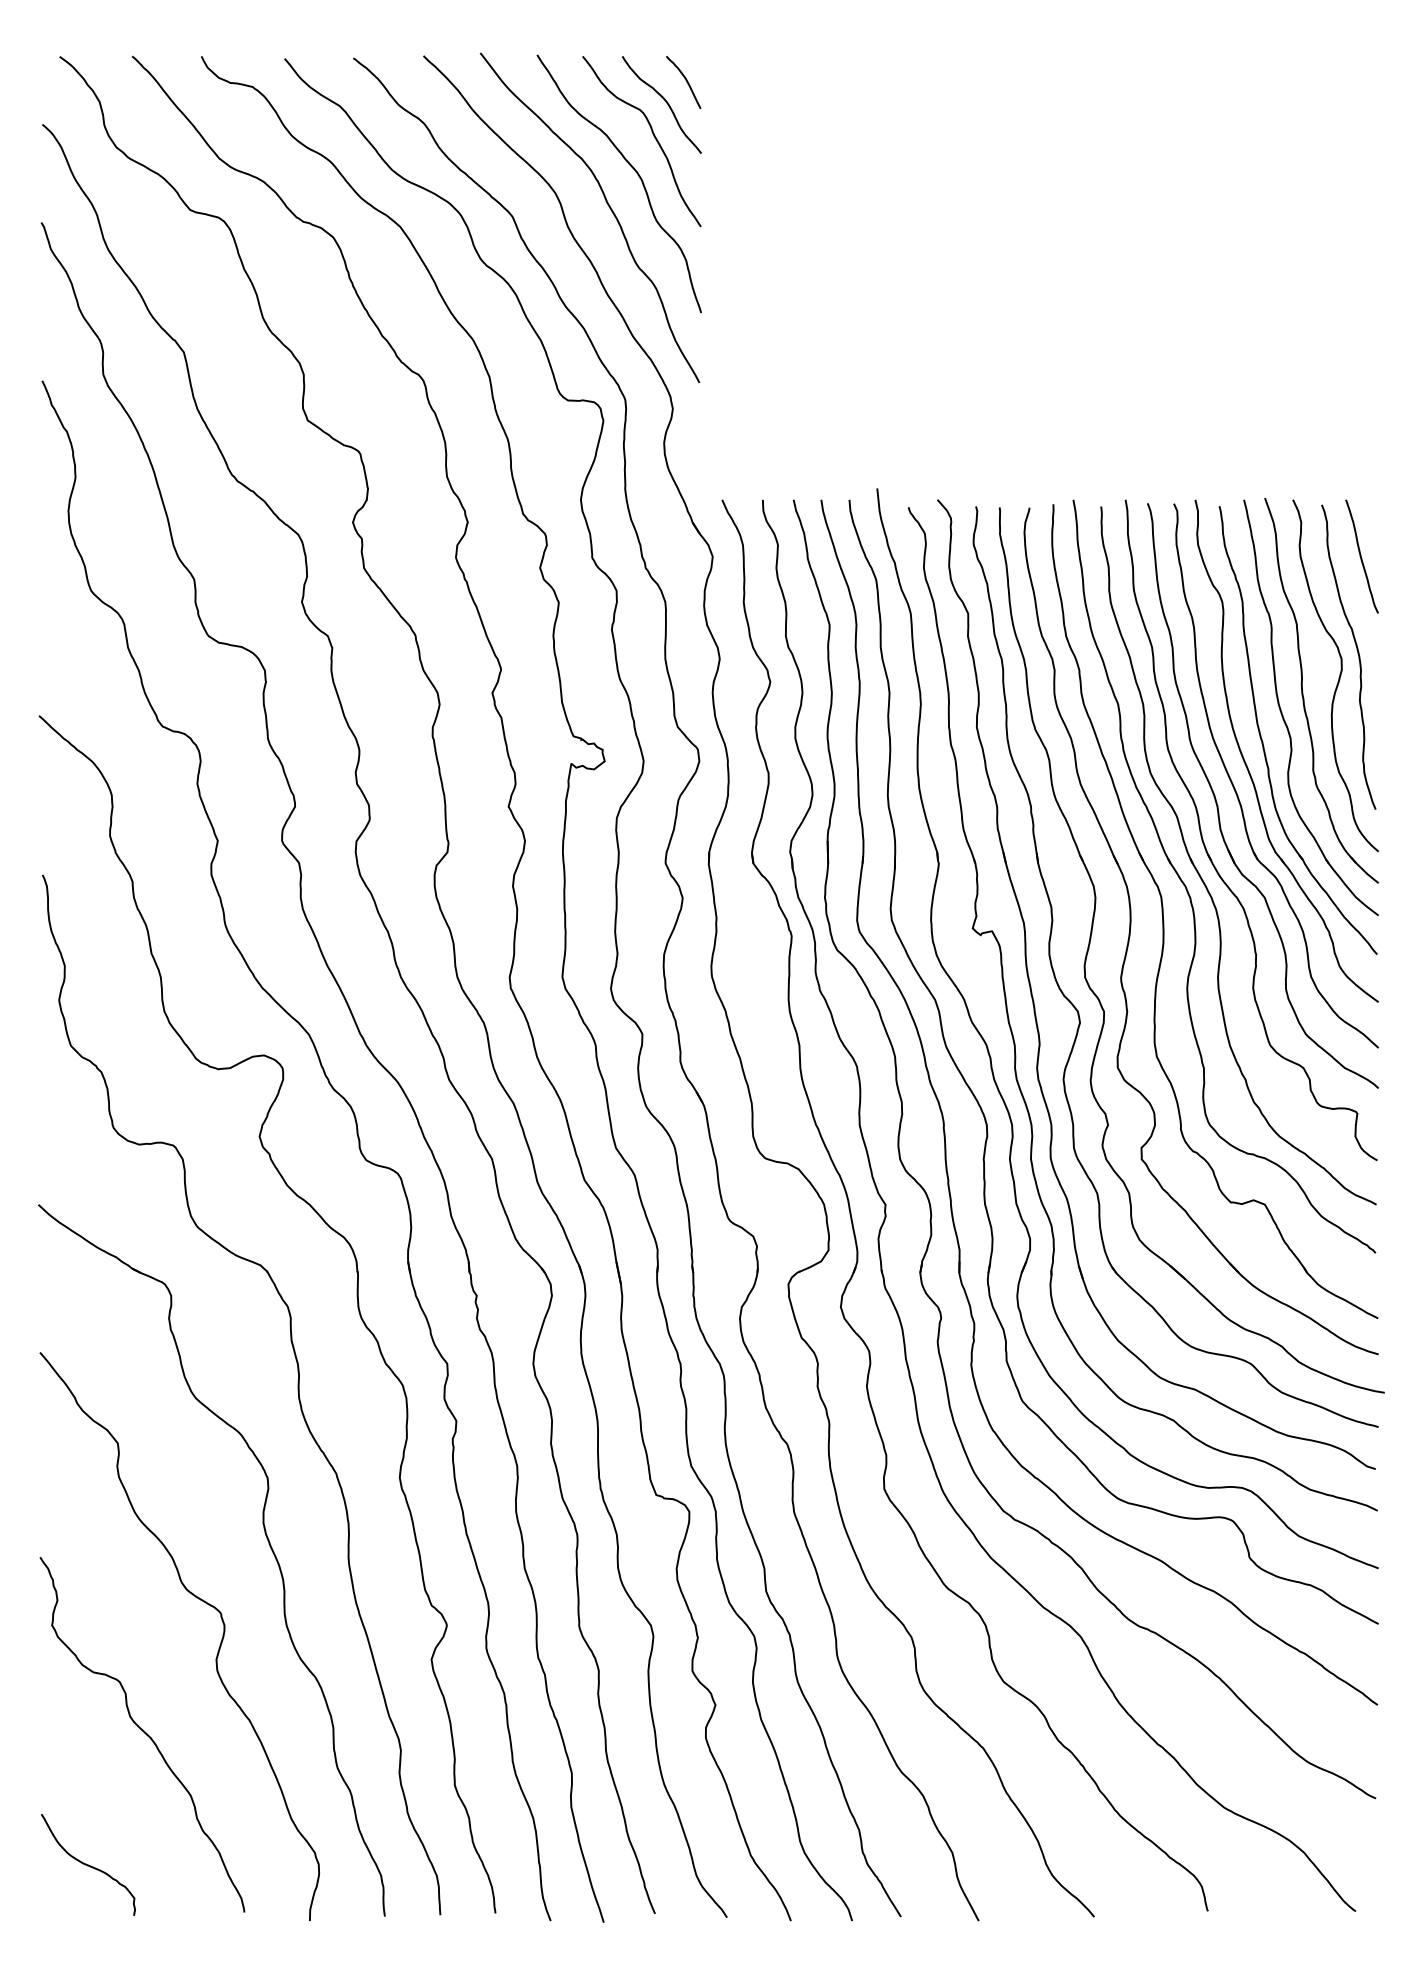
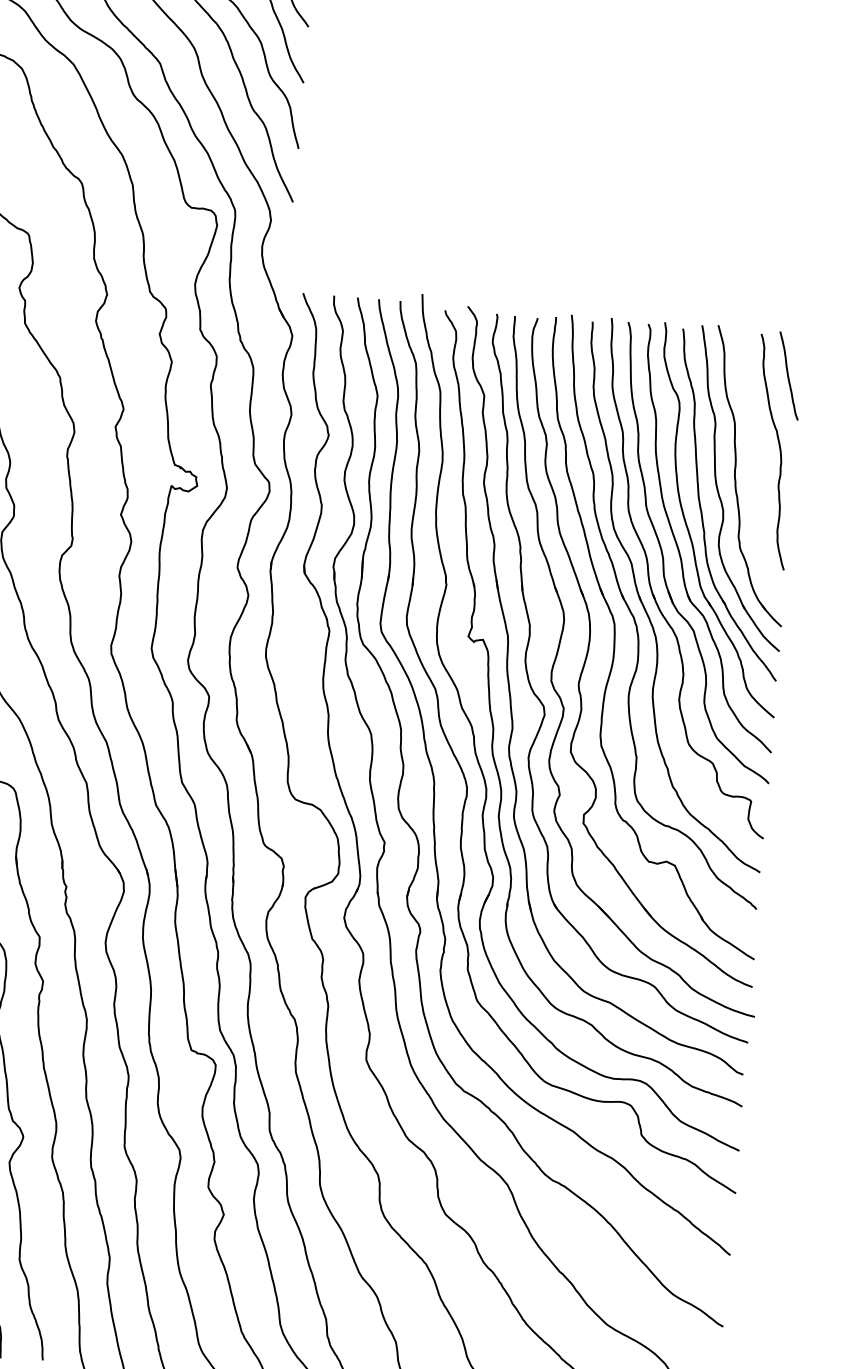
curve: (1338, 677) -> (763, 467), removed

